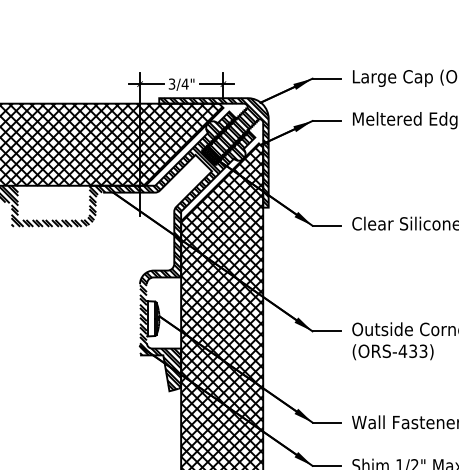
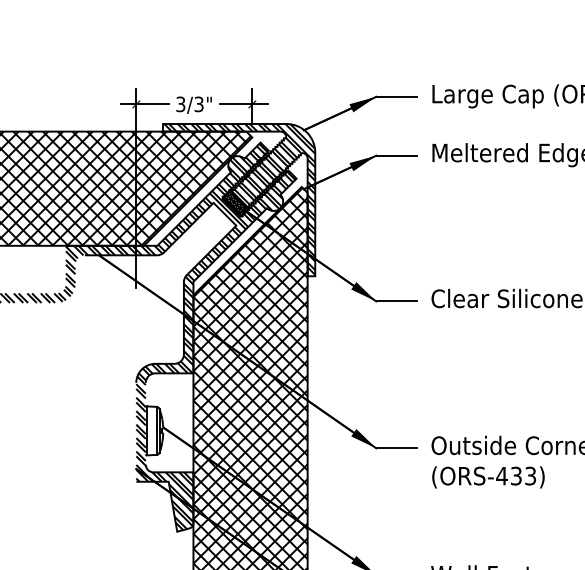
text: (184, 83) -> (198, 103), 3/4" -> 3/3"

